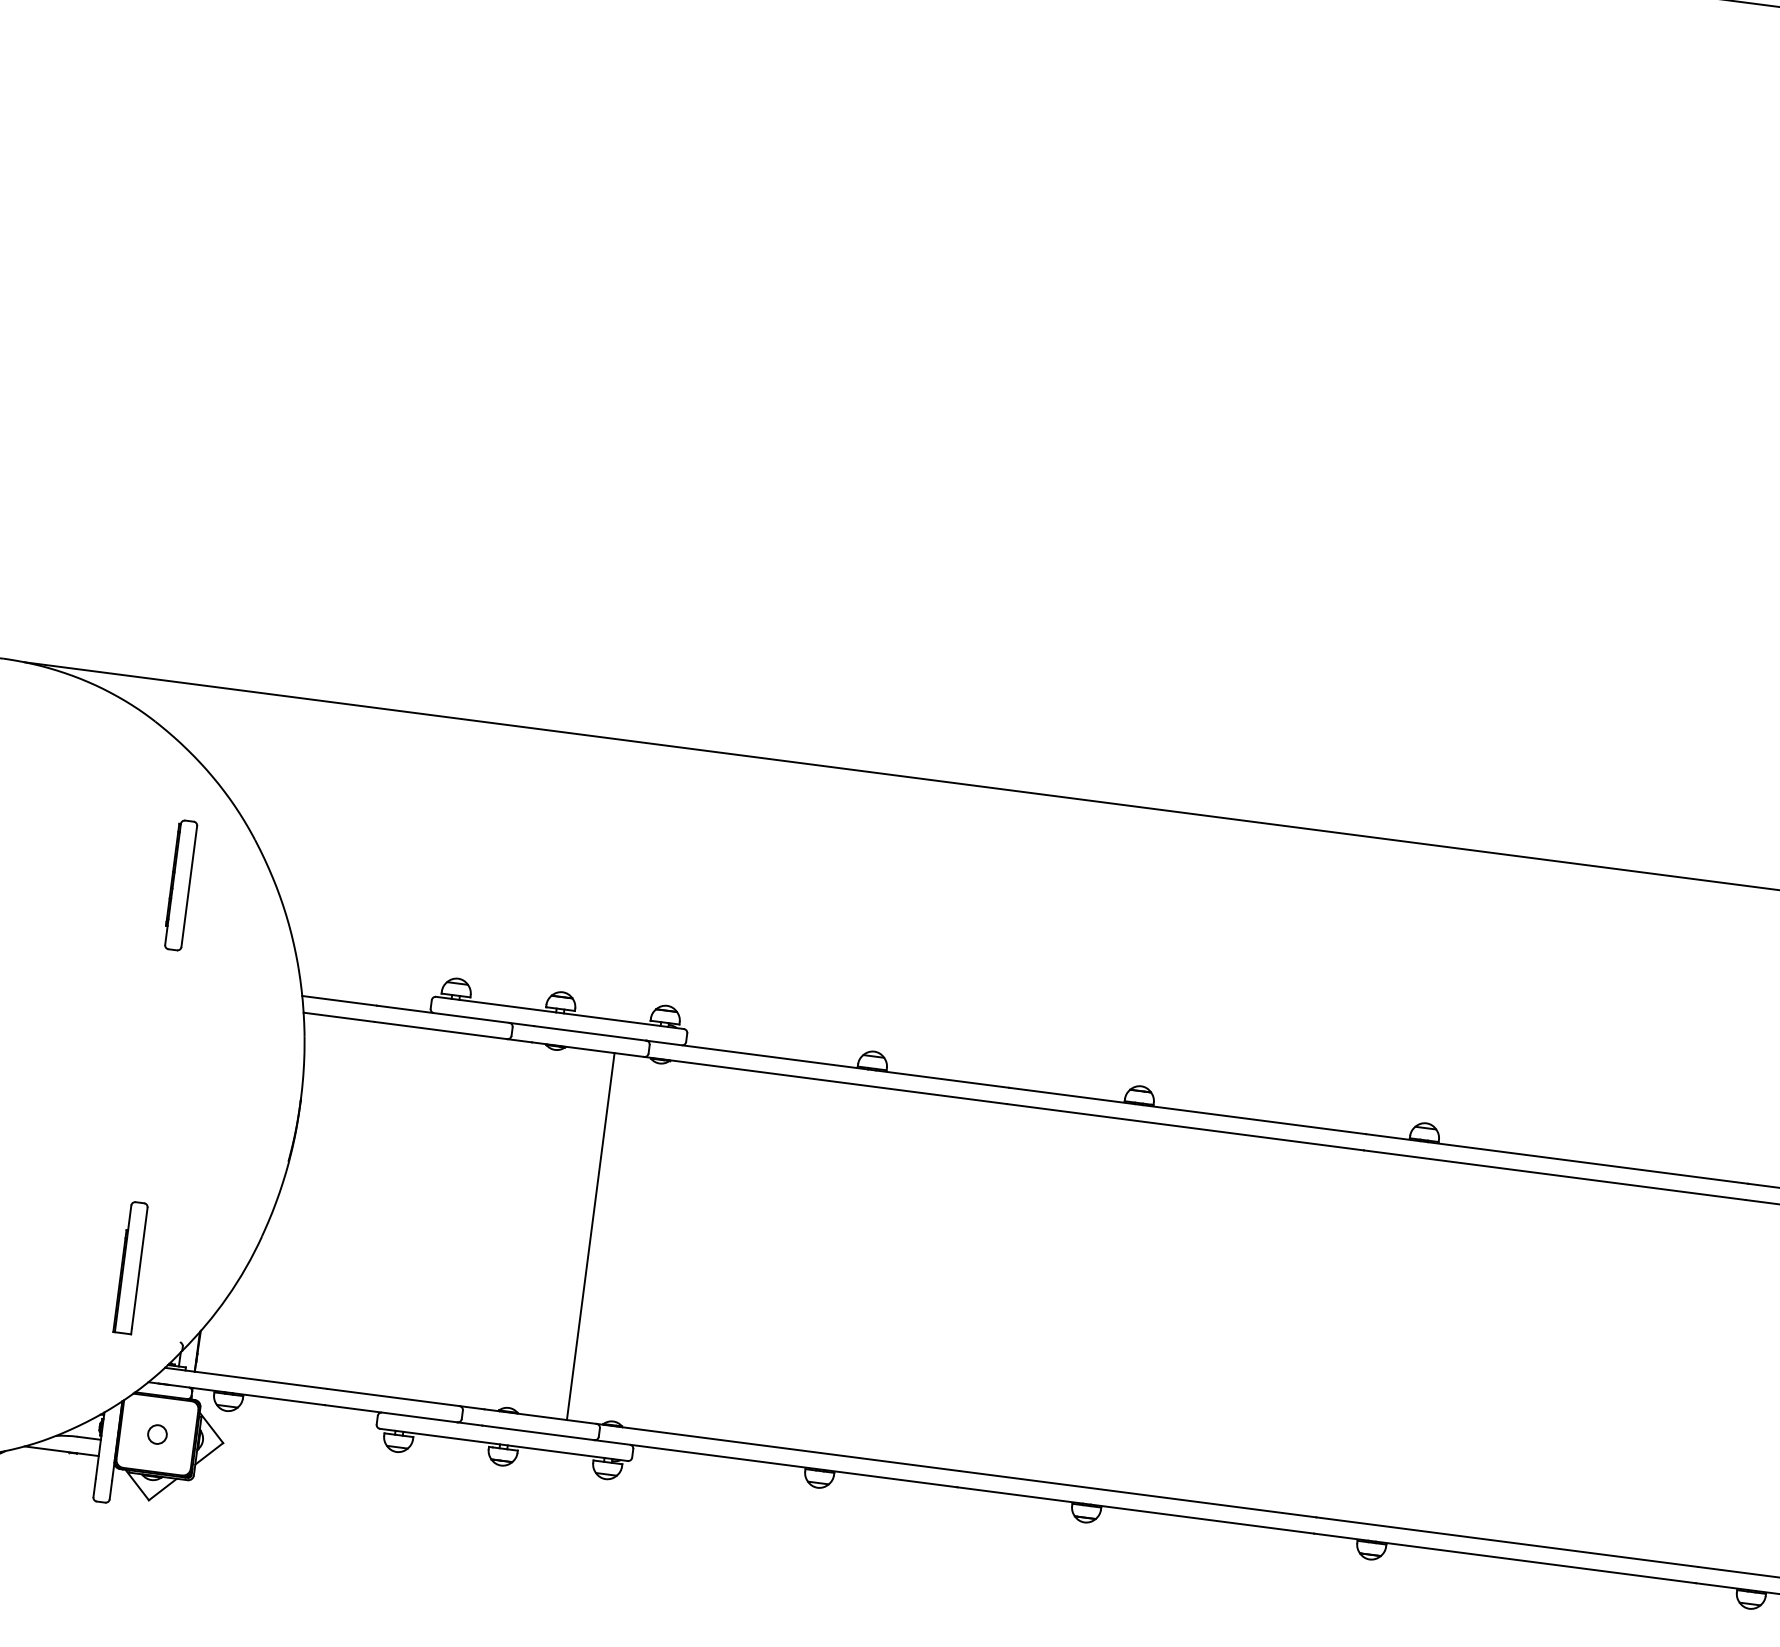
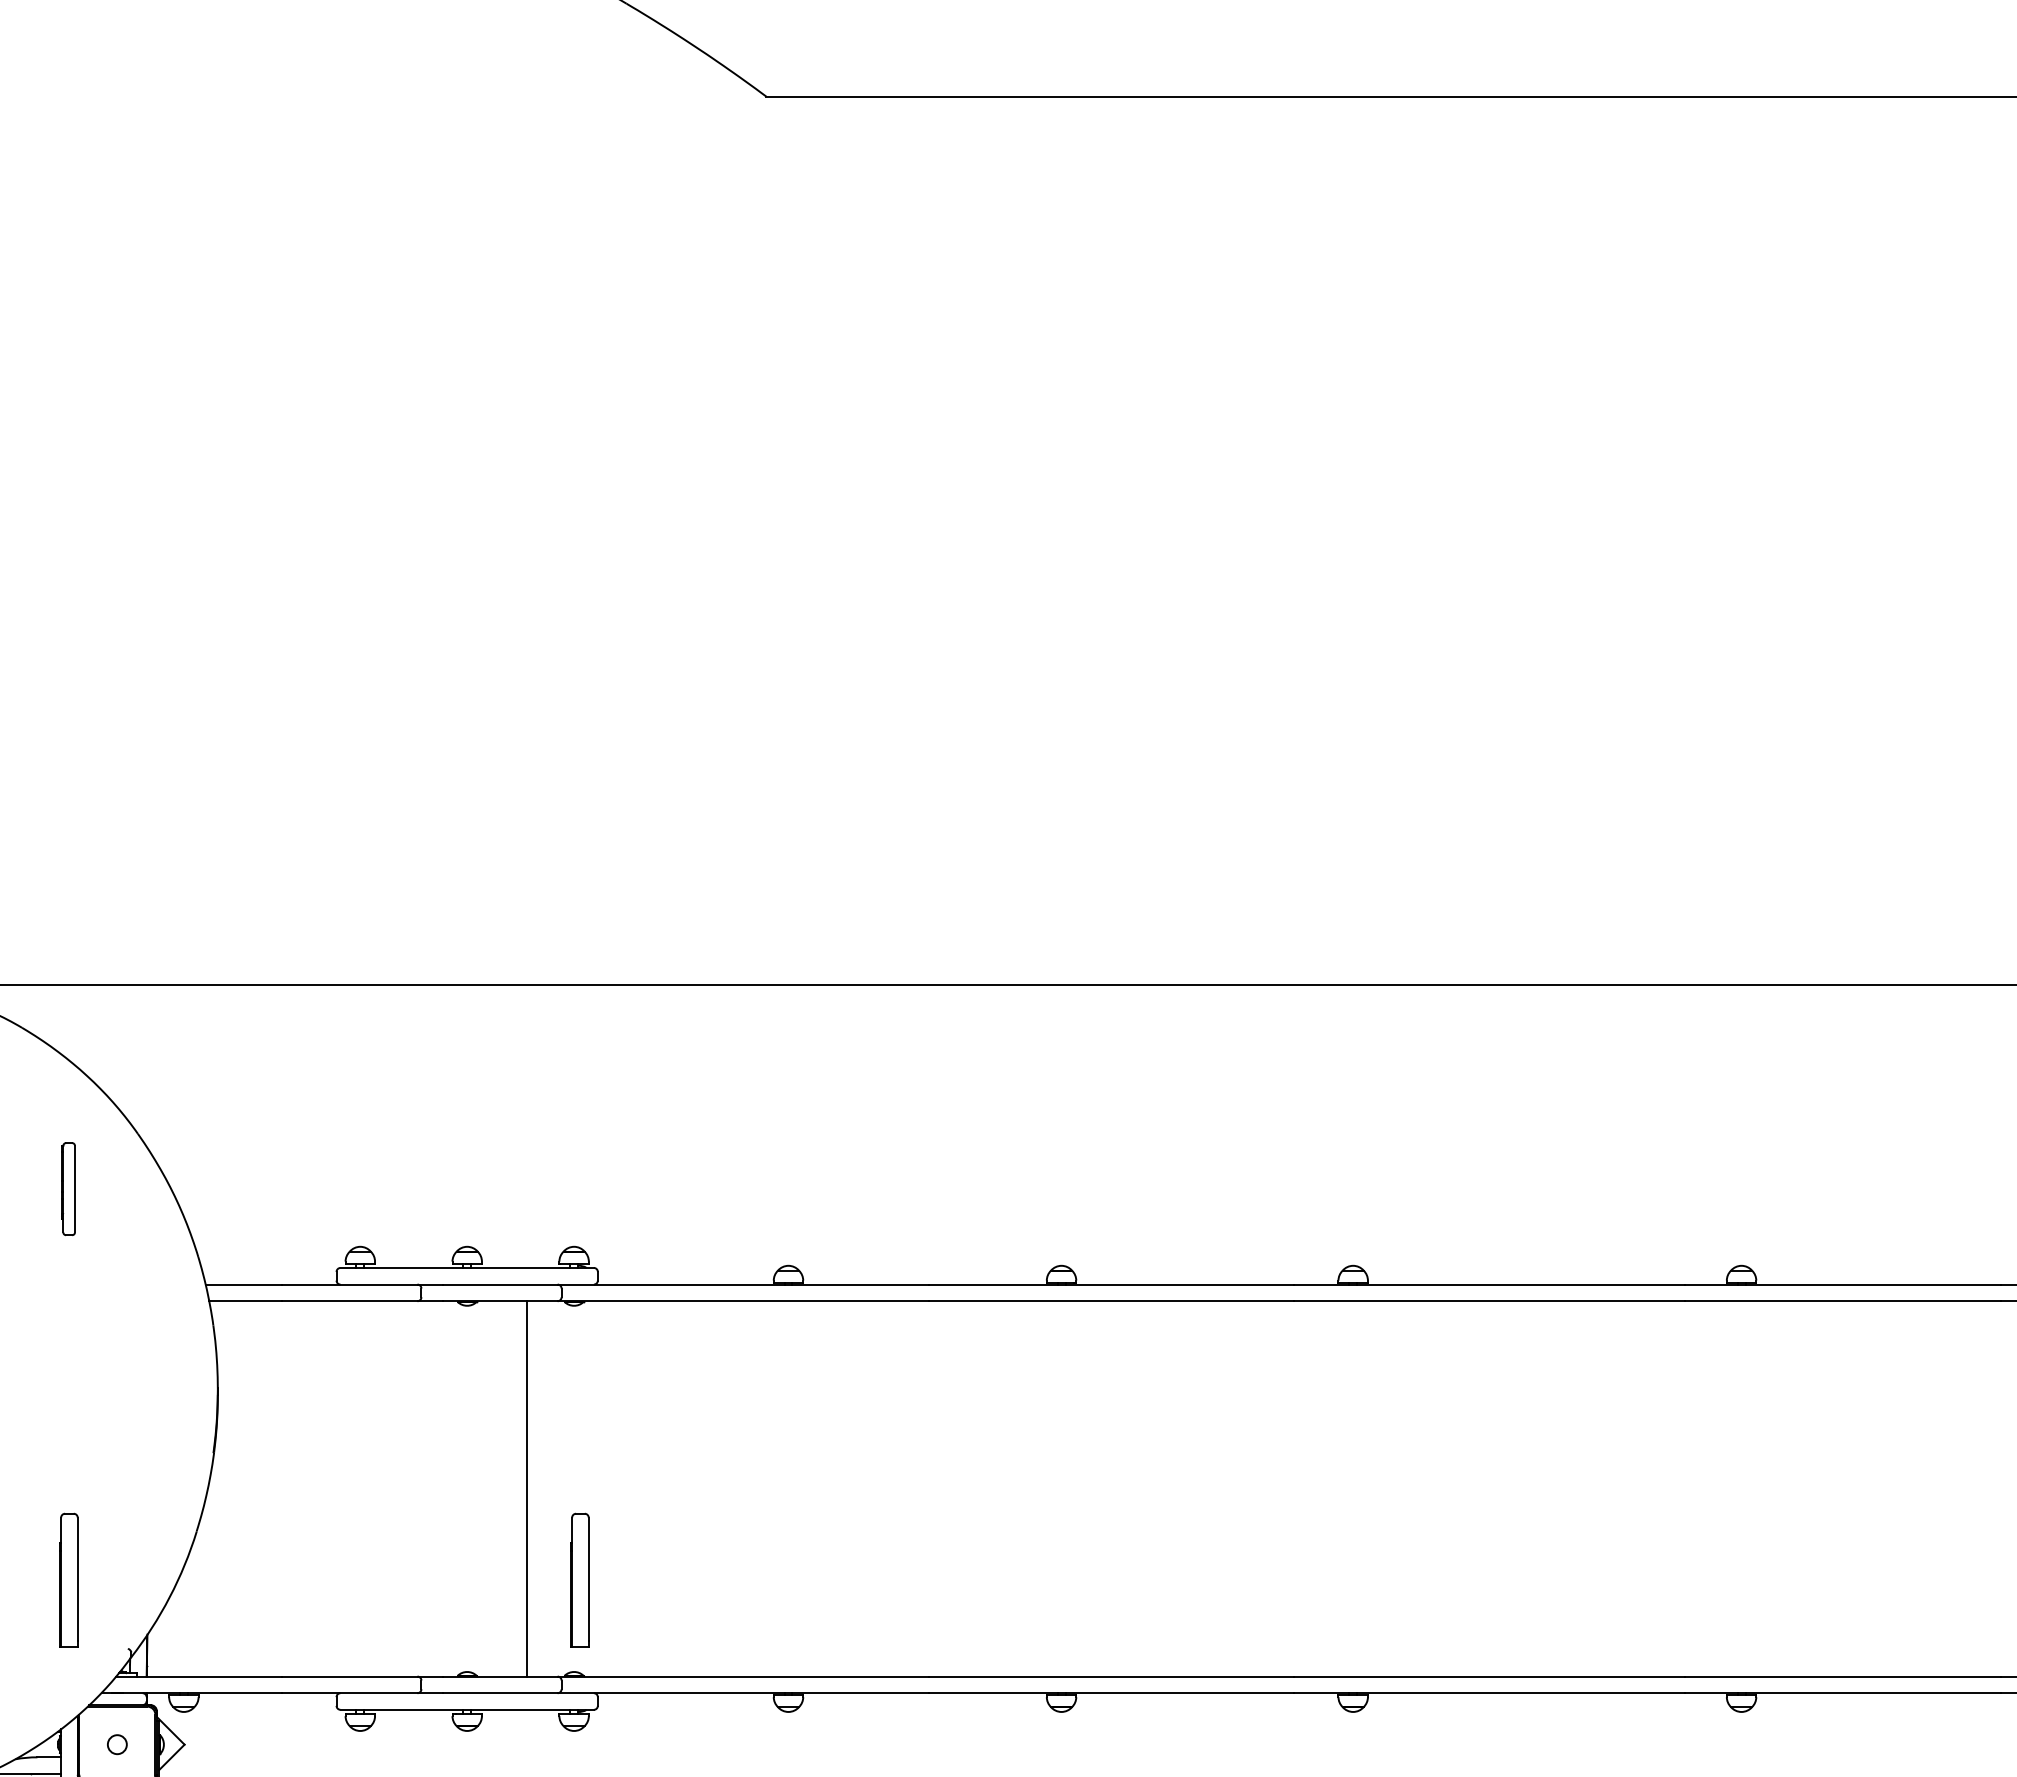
part: (180, 884) -> (68, 1188), size x0.7
part: (630, 1331) -> (579, 1579), added

